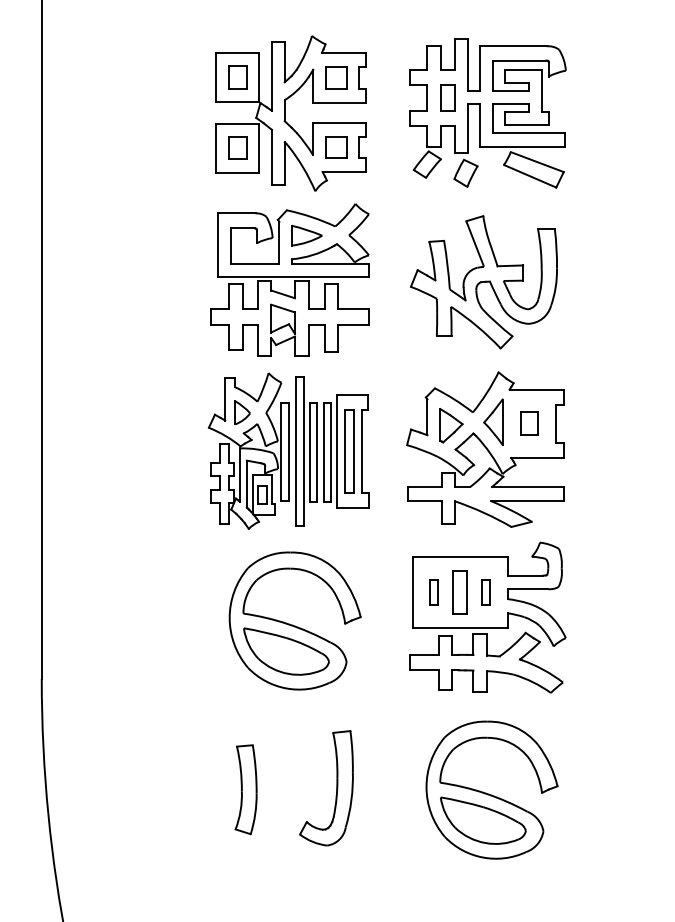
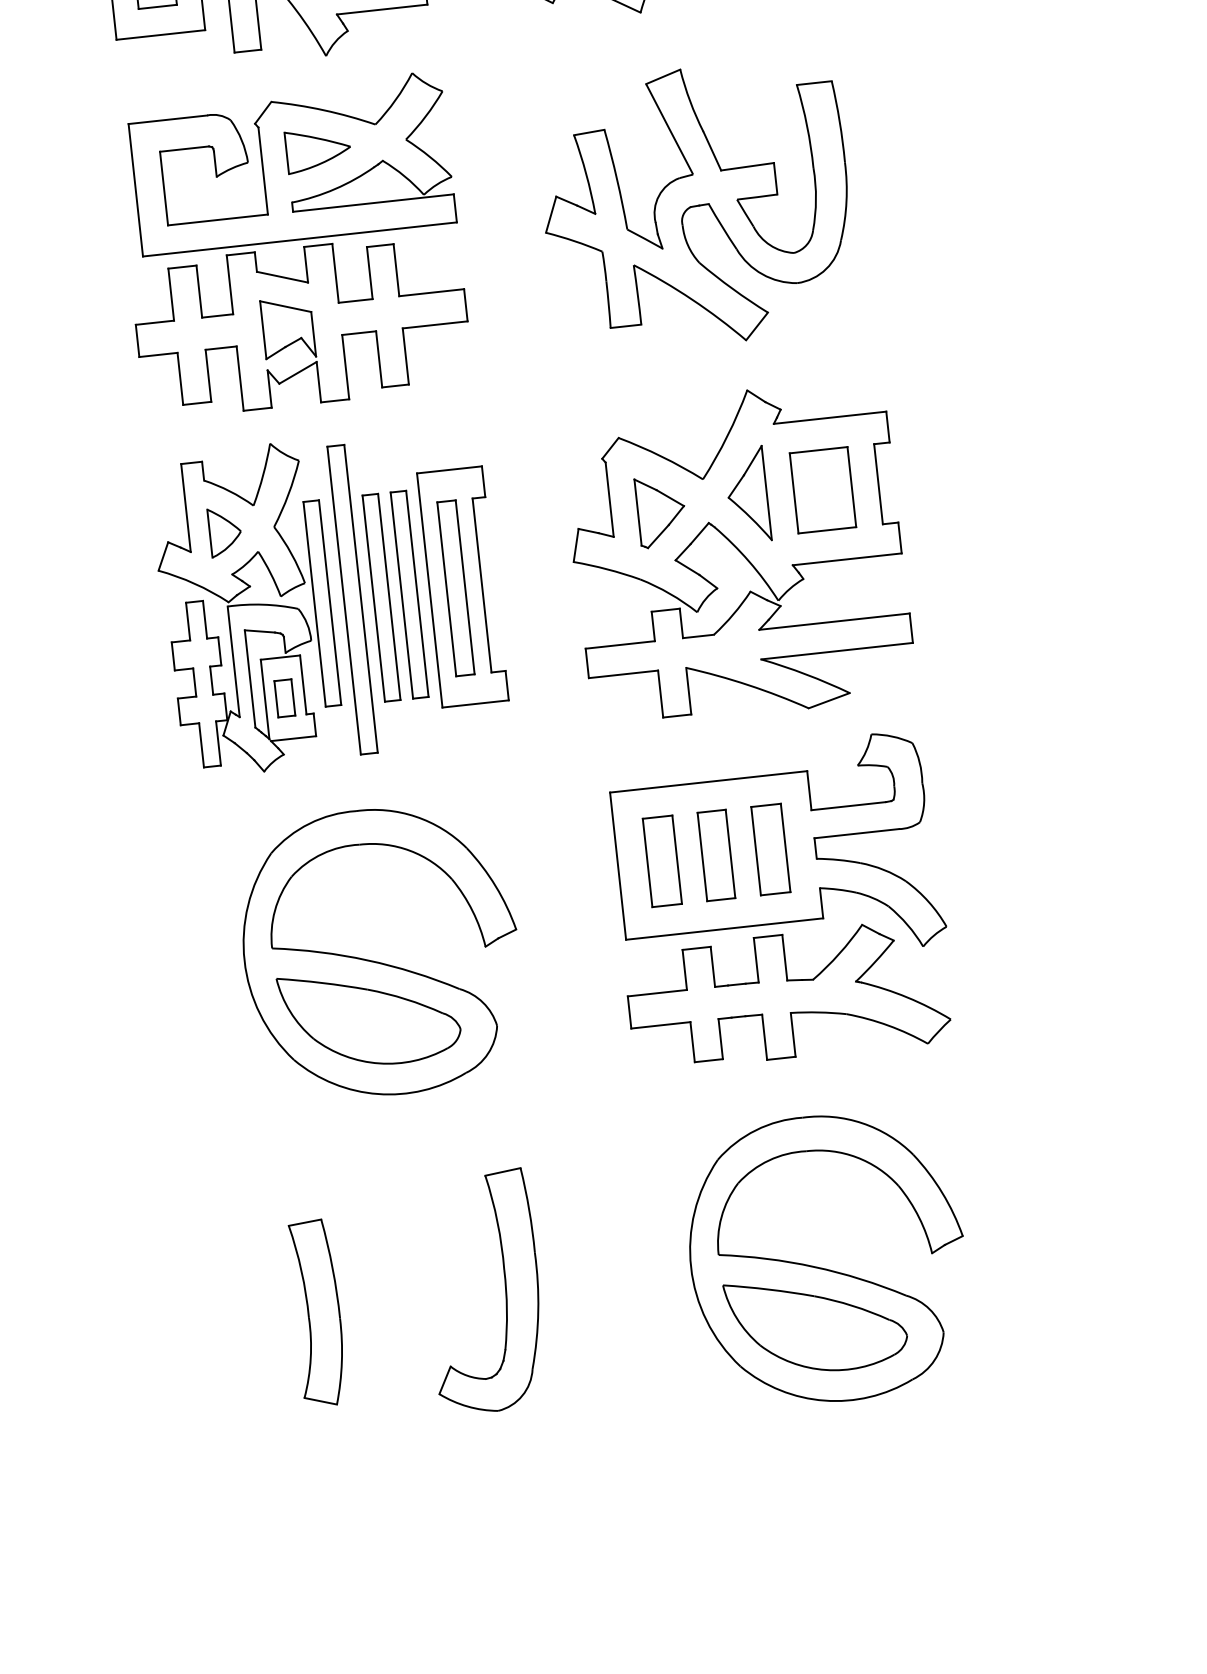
part: (529, 423) -> (822, 489), size x1.67
part: (433, 592) -> (661, 861), size x1.67
part: (485, 592) -> (769, 850), size x1.67

